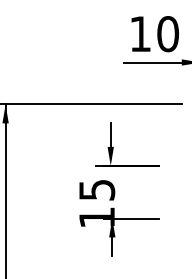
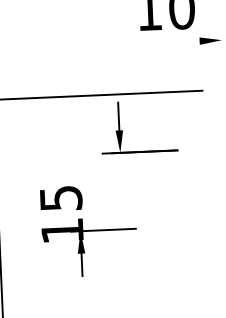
line: (152, 62) -> (164, 42), removed
part: (113, 147) -> (122, 131), moved
part: (119, 218) -> (89, 230), moved

